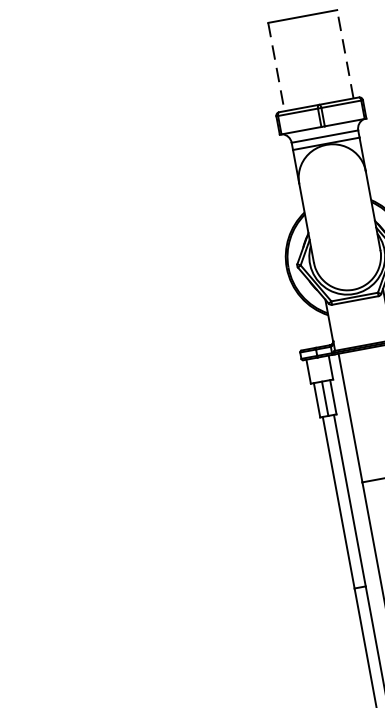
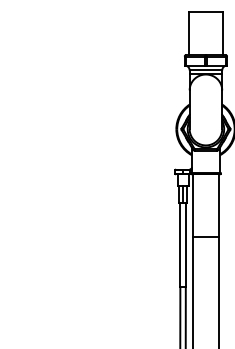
line: (344, 54) -> (222, 33), dashed -> solid
line: (277, 67) -> (189, 33), dashed -> solid

